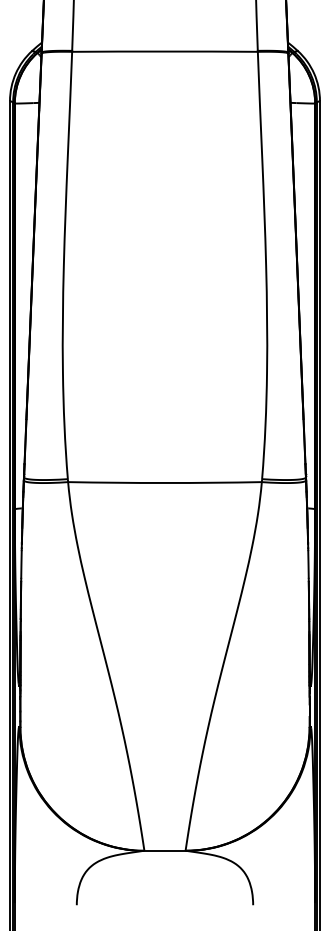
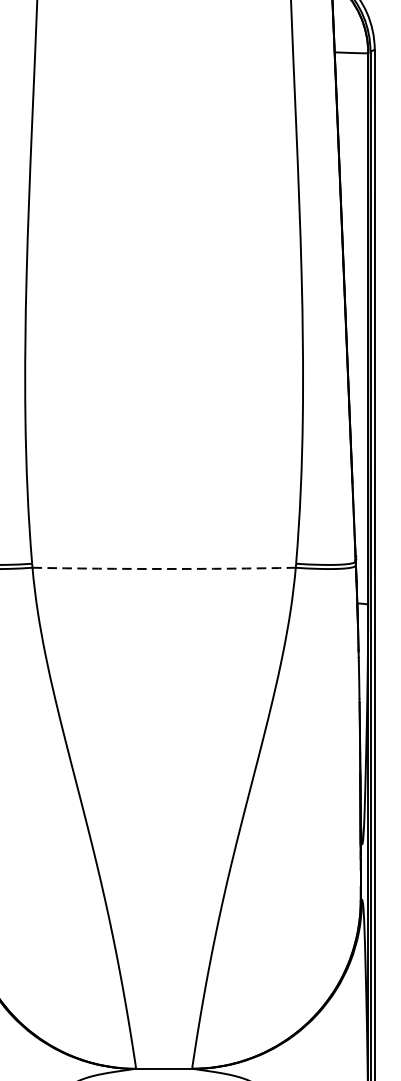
arc: (165, 483) -> (164, 569), solid -> dashed

